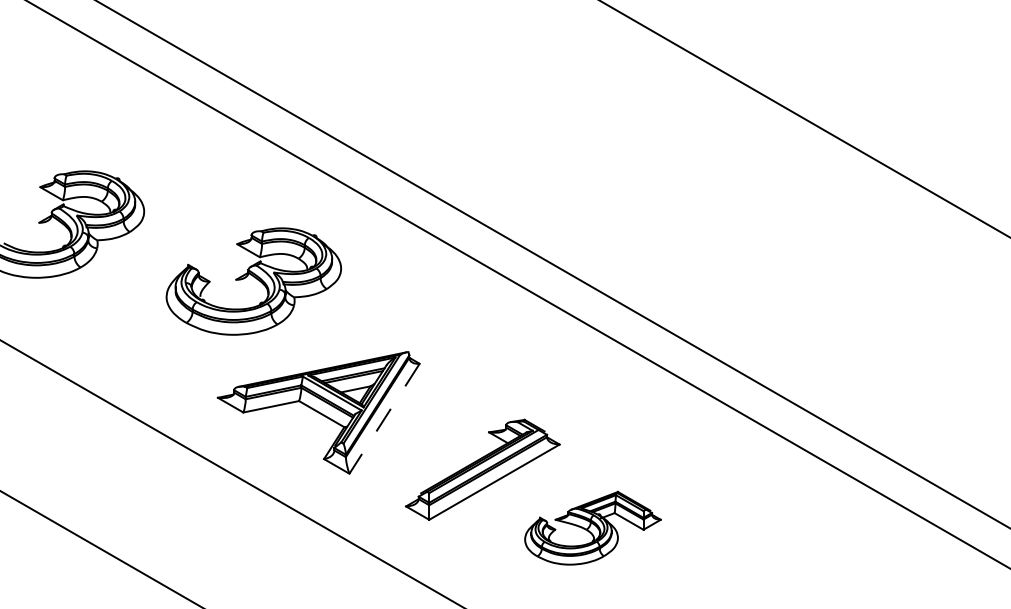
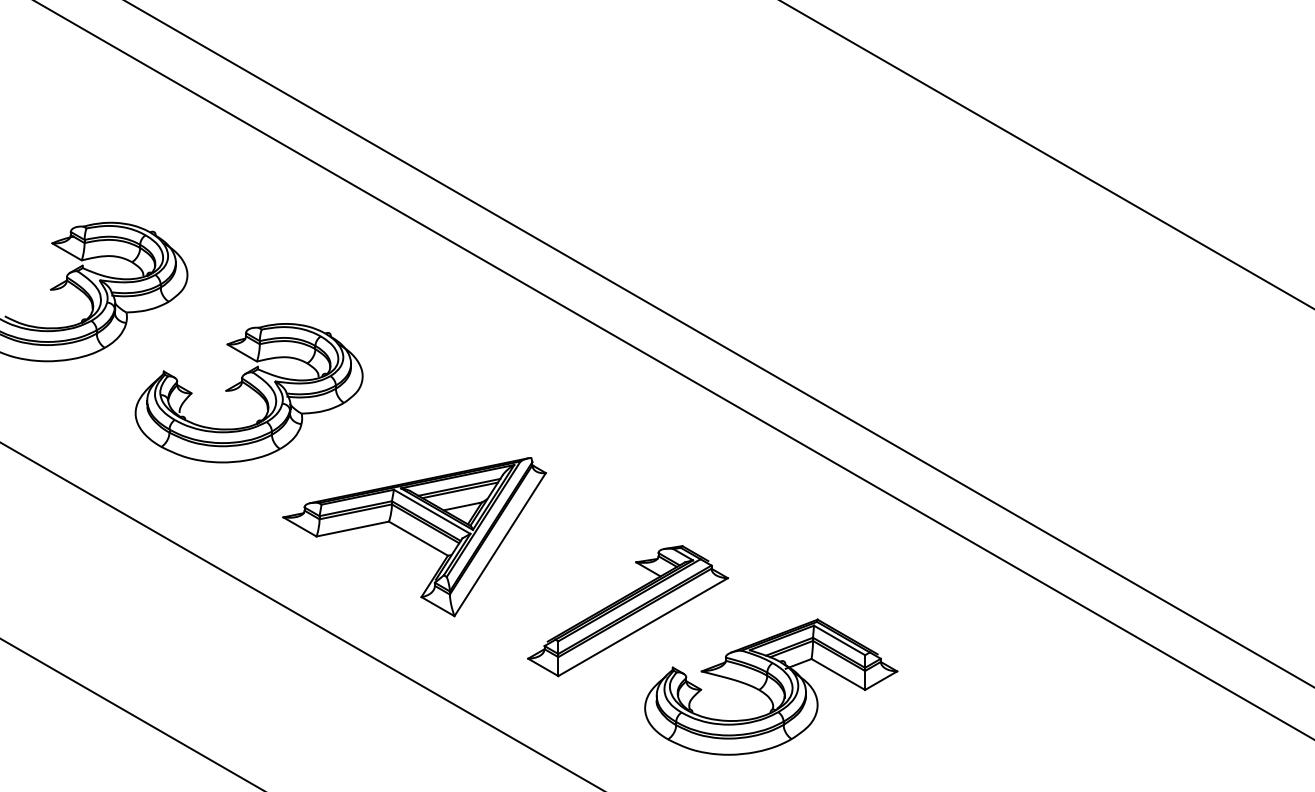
part: (253, 281) -> (248, 393), moved
line: (384, 418) -> (500, 544), dashed -> solid
part: (593, 527) -> (771, 686), size x1.43

